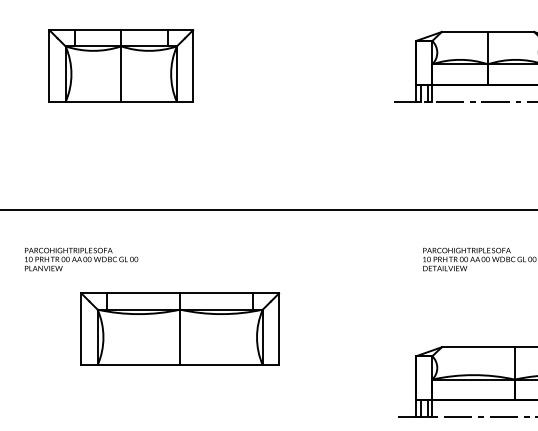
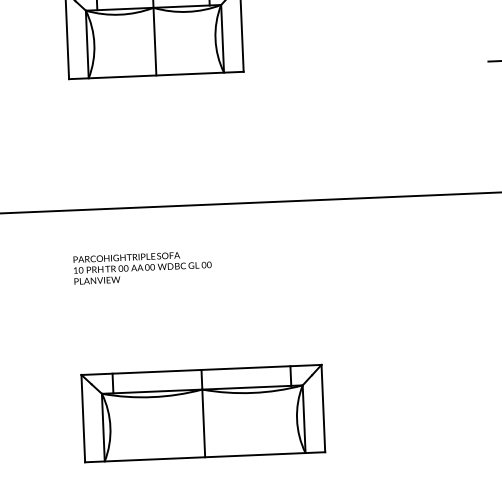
text: (81, 259) -> (142, 267), moved
part: (180, 328) -> (203, 412), moved

